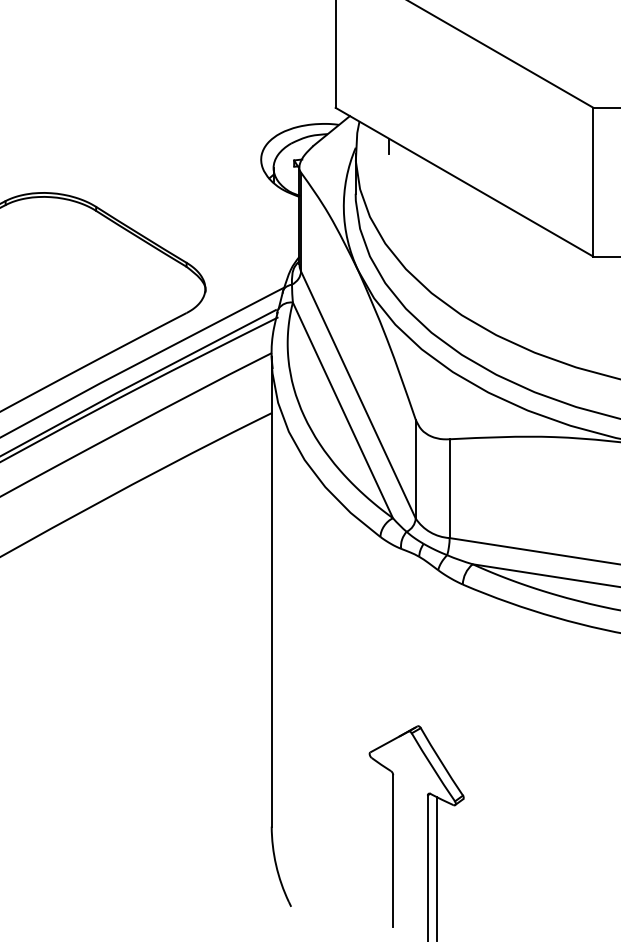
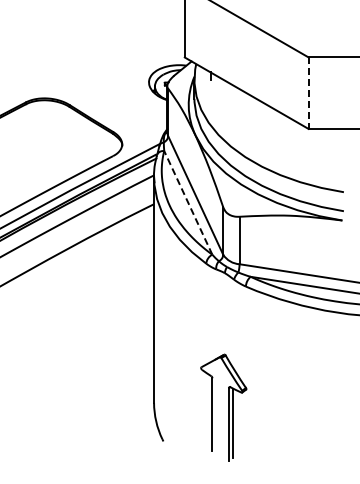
line: (593, 182) -> (308, 93), solid -> dashed
line: (343, 409) -> (188, 202), solid -> dashed

